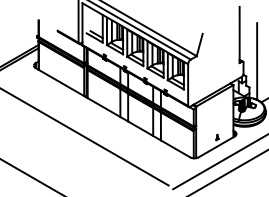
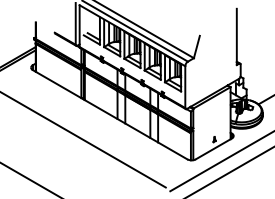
line: (257, 61) -> (254, 63), removed

